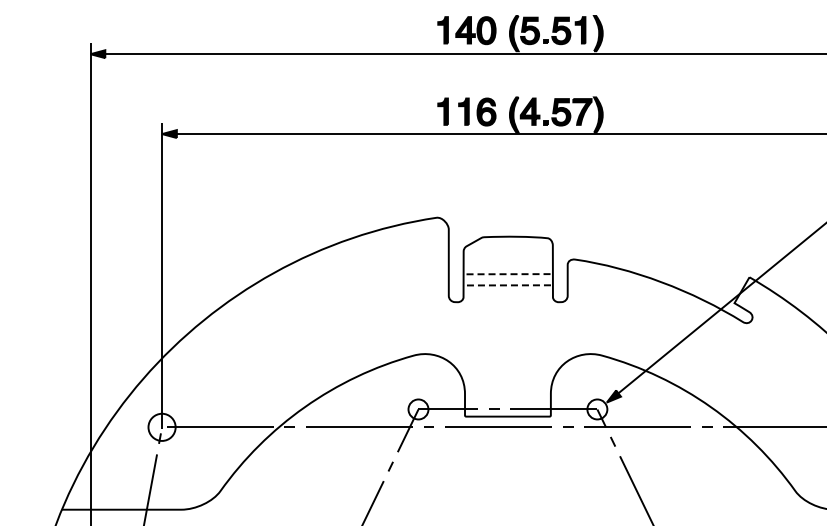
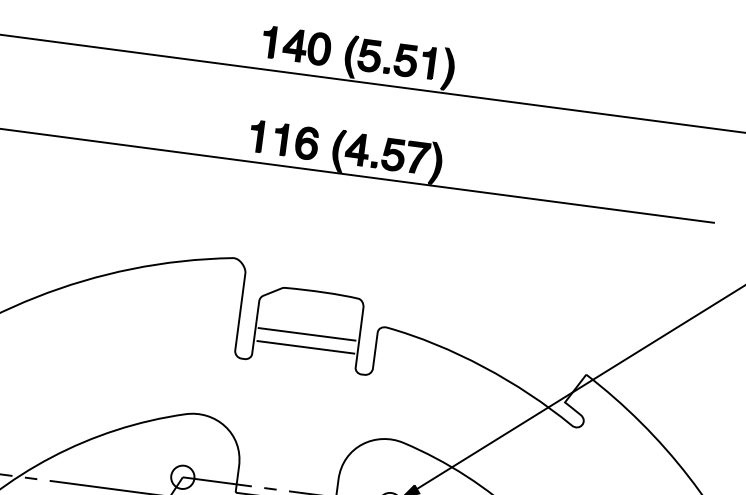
line: (507, 274) -> (306, 334), dashed -> solid
line: (508, 285) -> (305, 347), dashed -> solid

